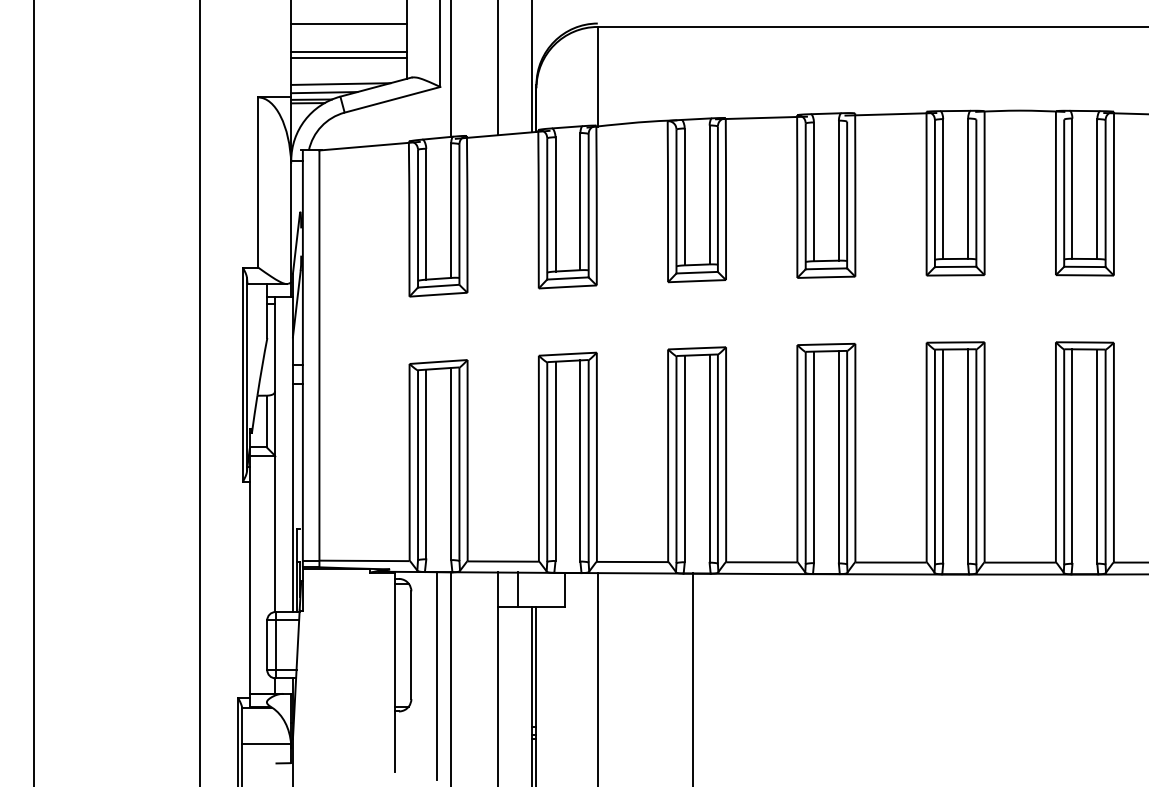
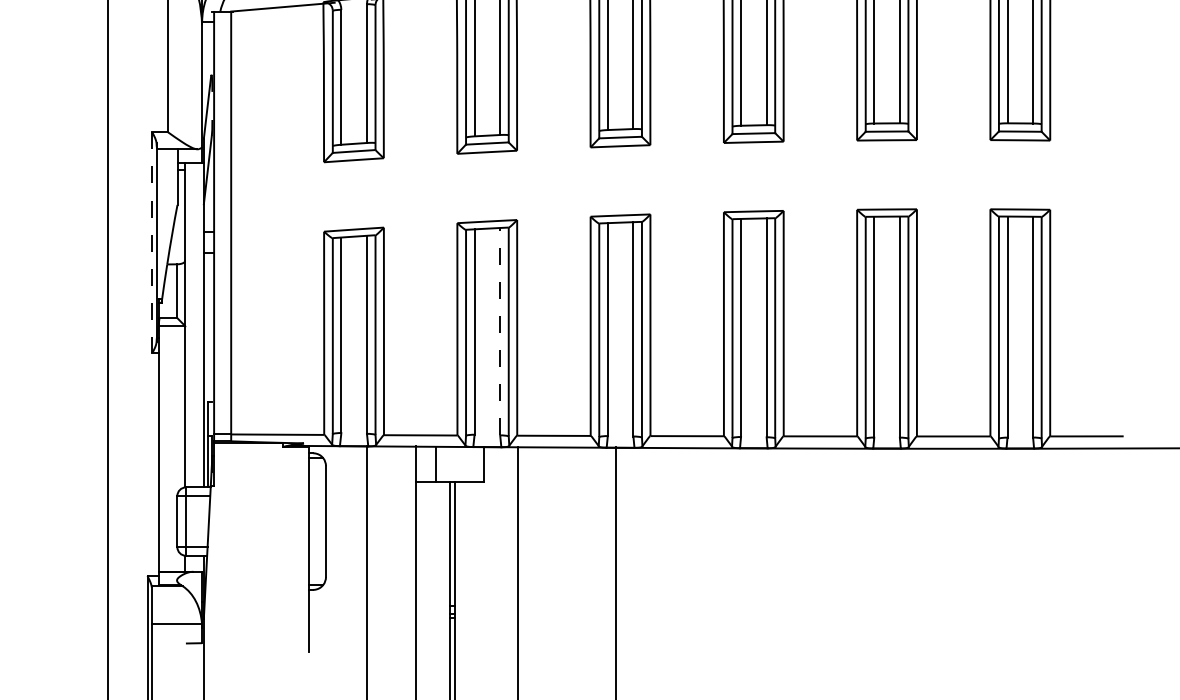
line: (242, 375) -> (151, 243), solid -> dashed
line: (580, 461) -> (500, 332), solid -> dashed
line: (437, 675) -> (352, 552), removed

